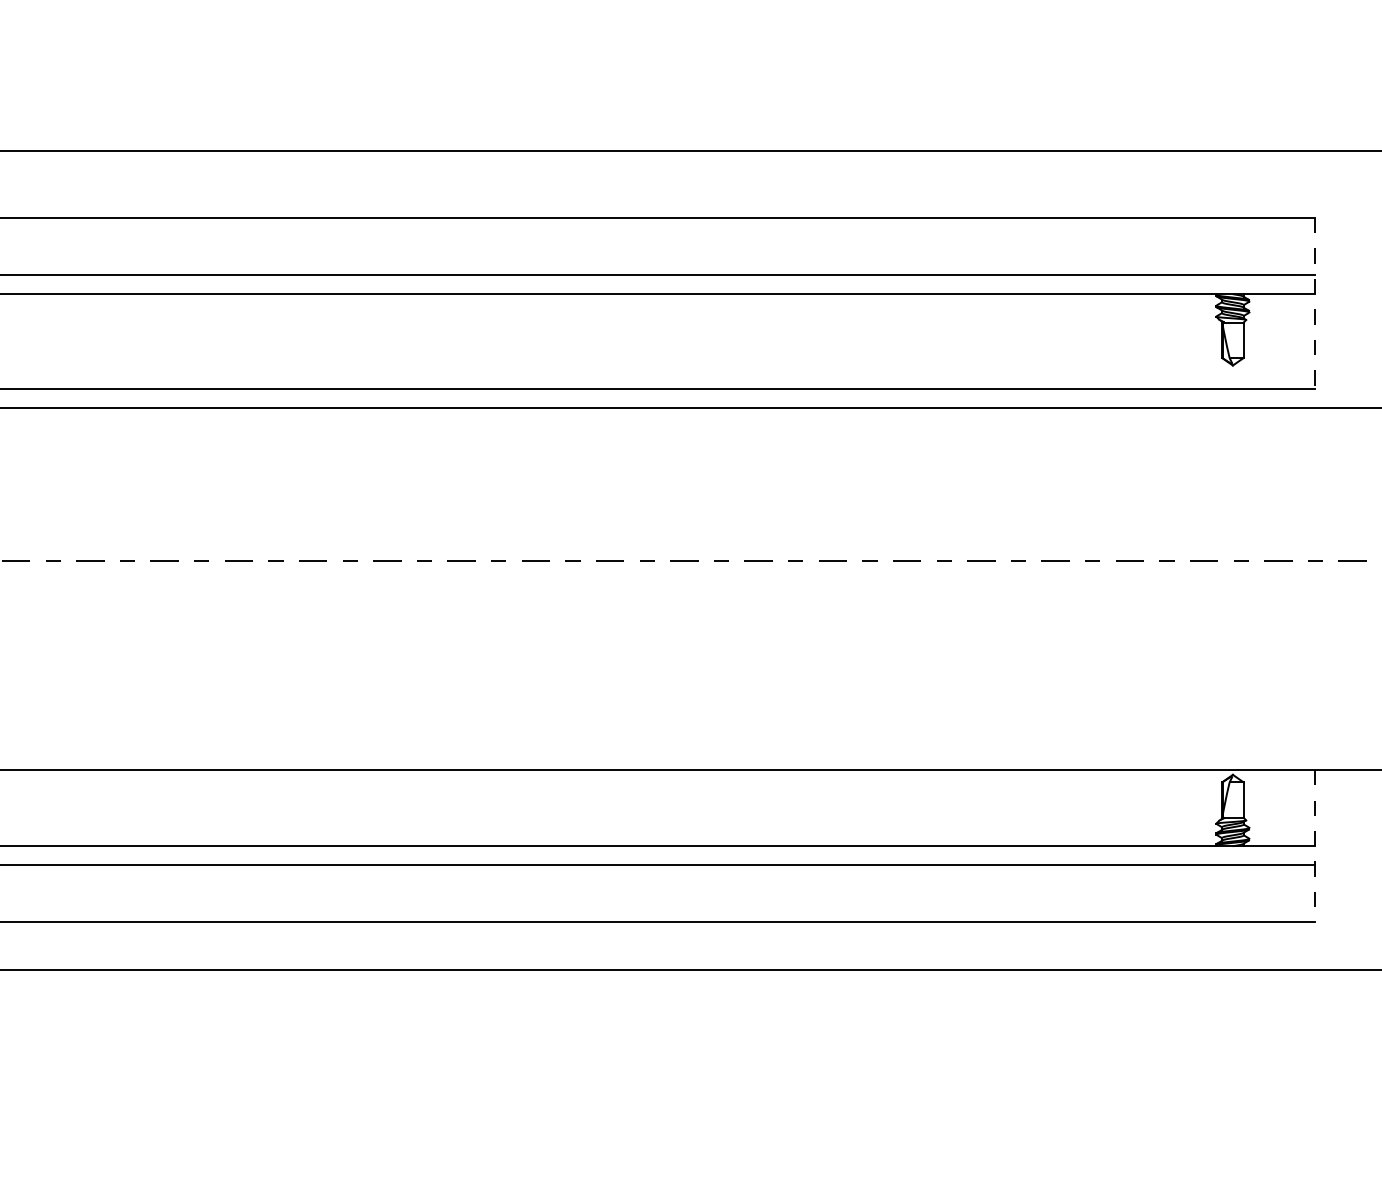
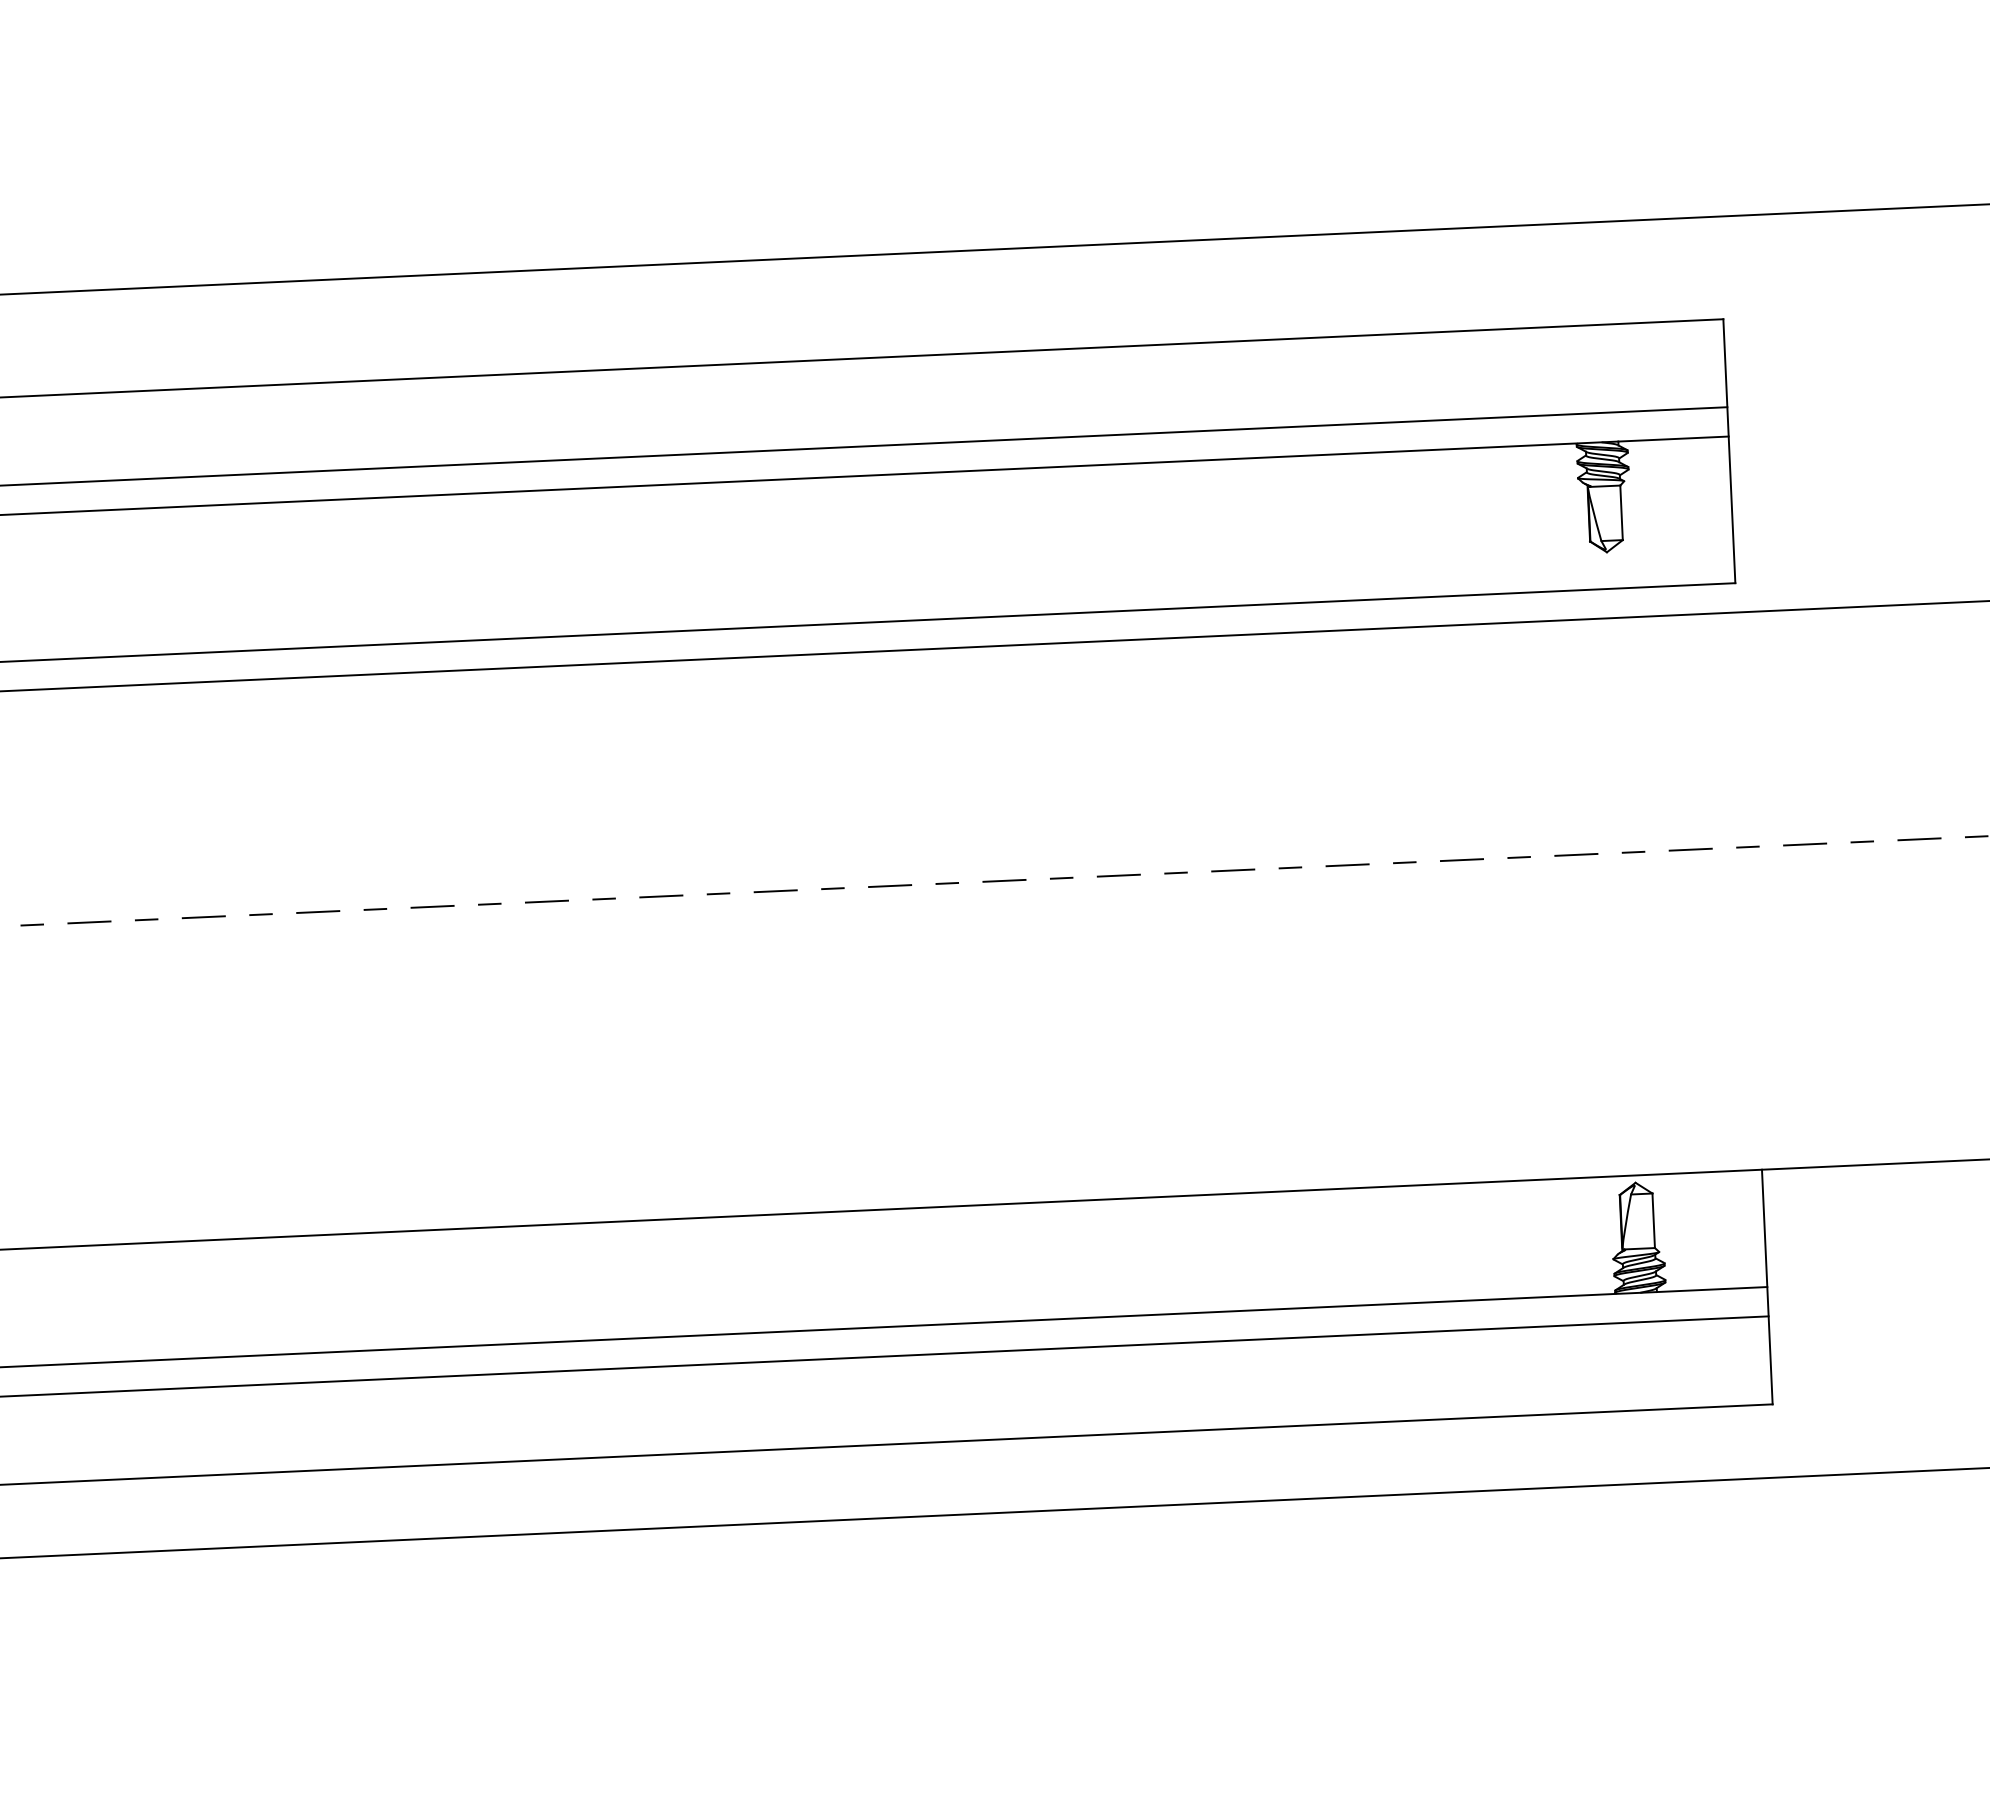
line: (1315, 303) -> (1729, 450), dashed -> solid
line: (1315, 846) -> (1767, 1287), dashed -> solid

